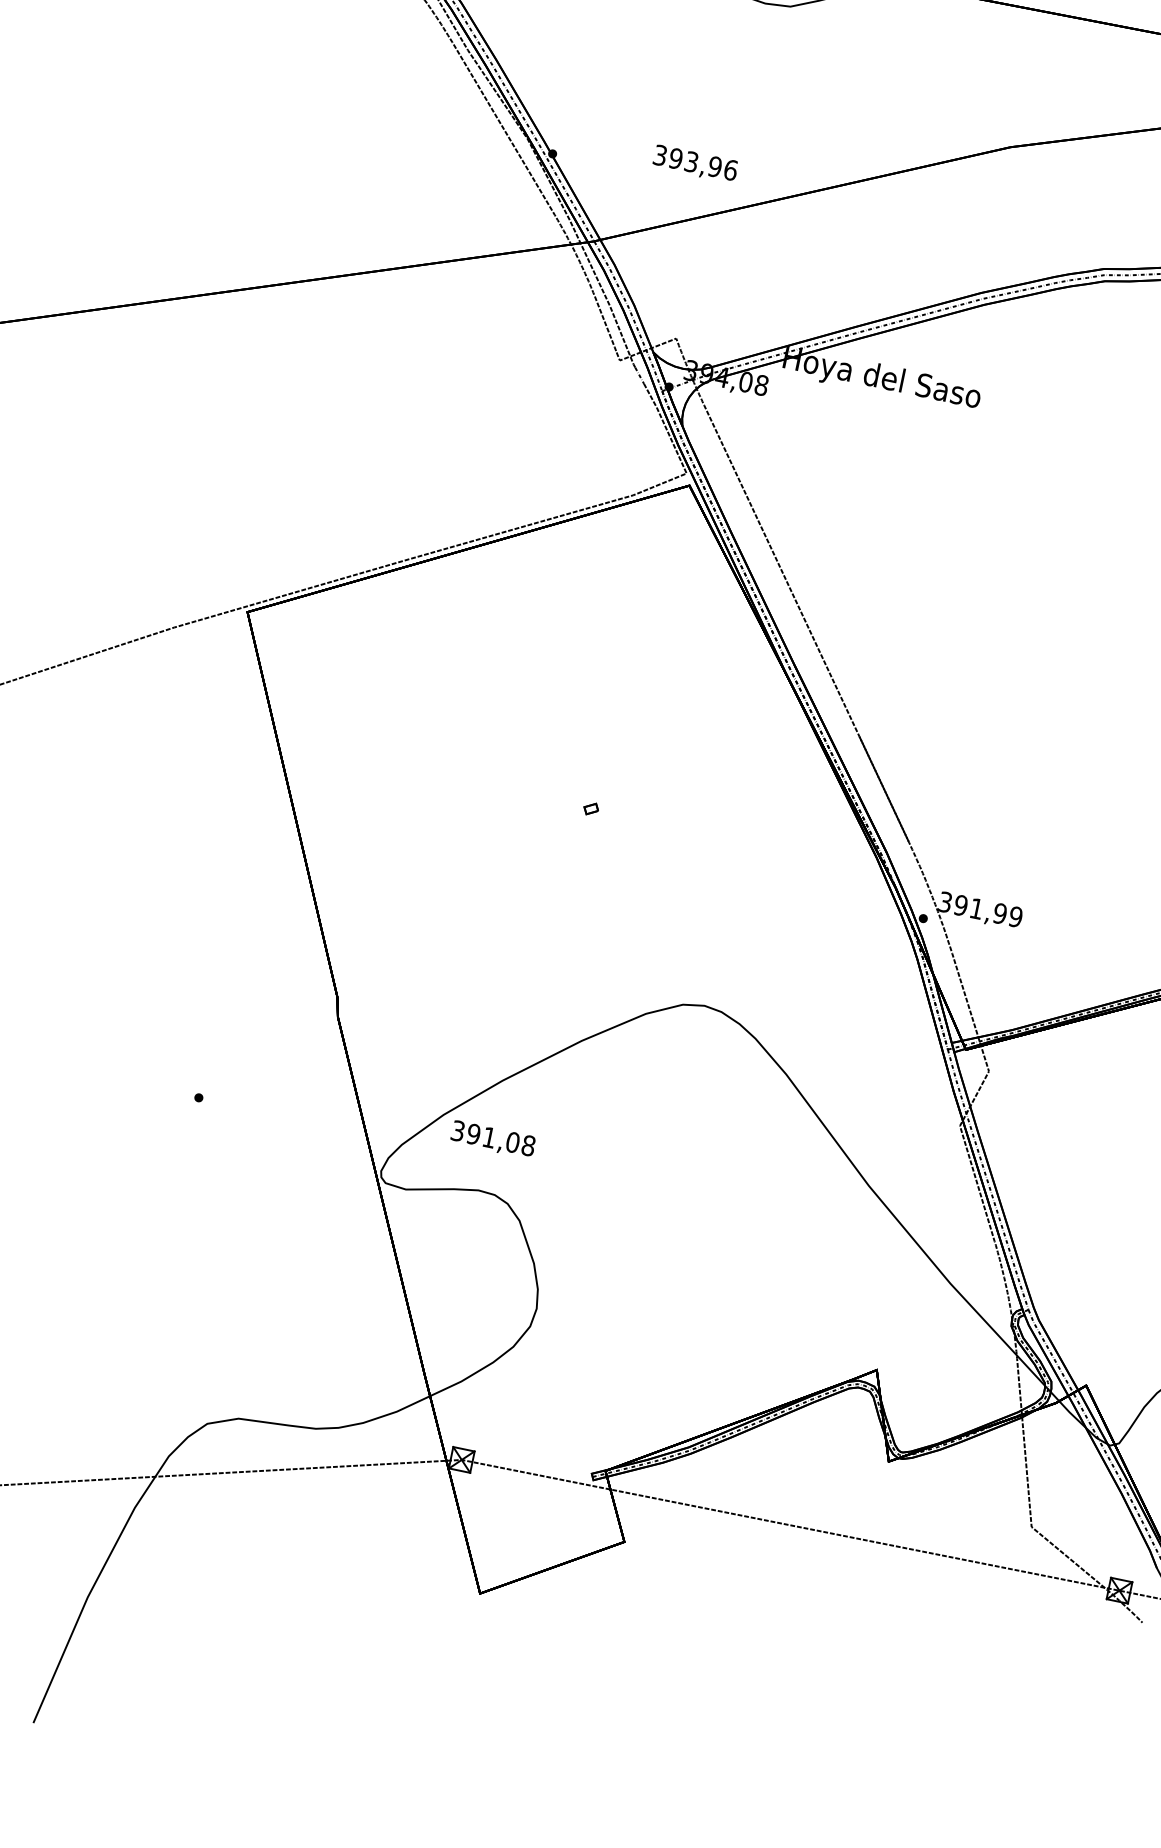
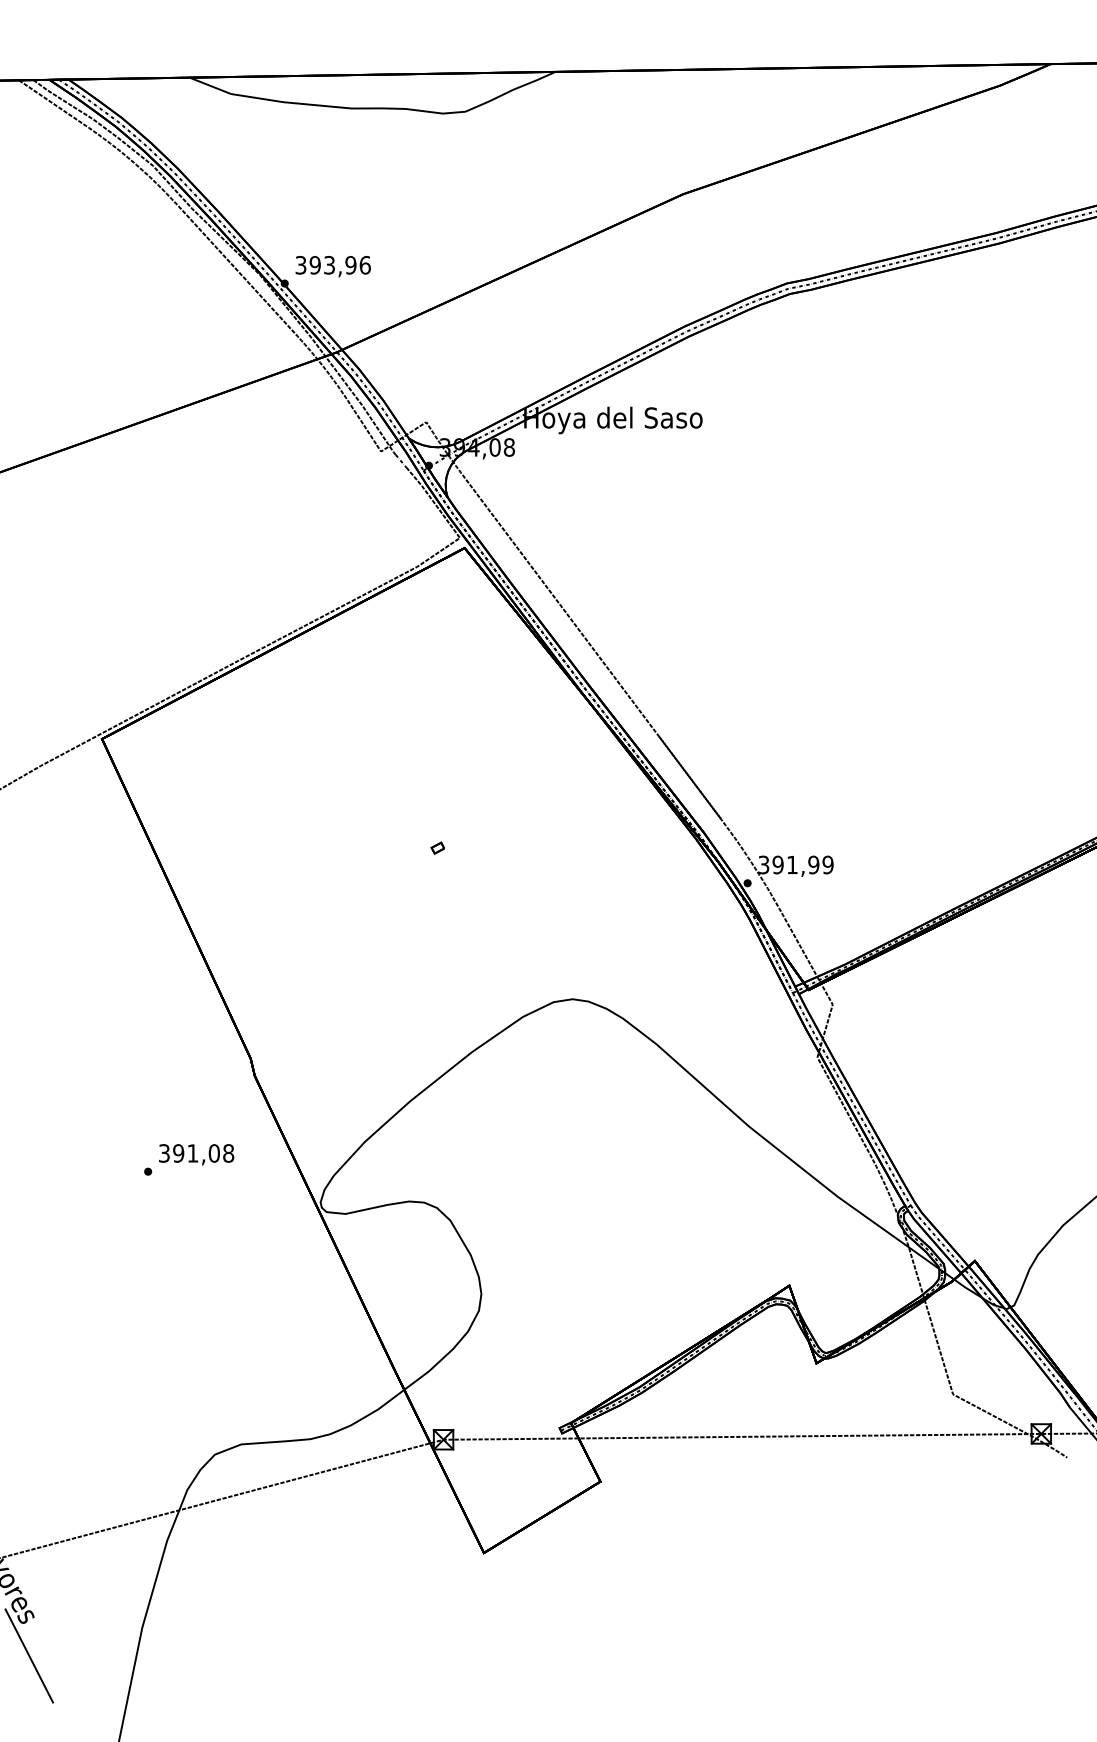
text: (694, 164) -> (332, 266), moved
text: (493, 1139) -> (196, 1154), moved

